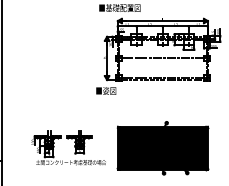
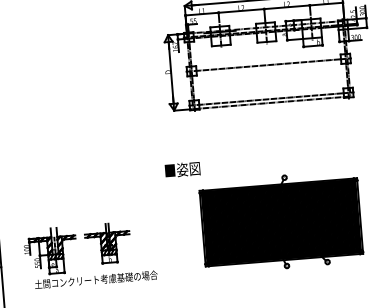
text: (106, 90) -> (183, 168), moved
part: (68, 147) -> (89, 253), moved

